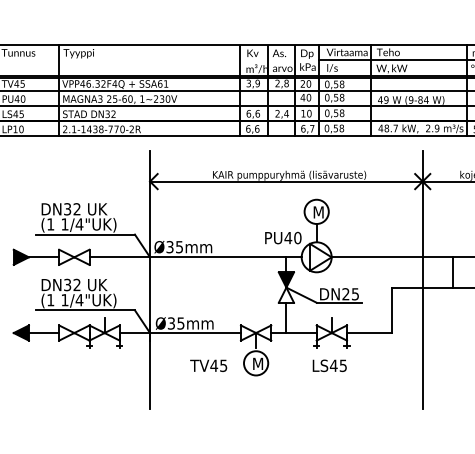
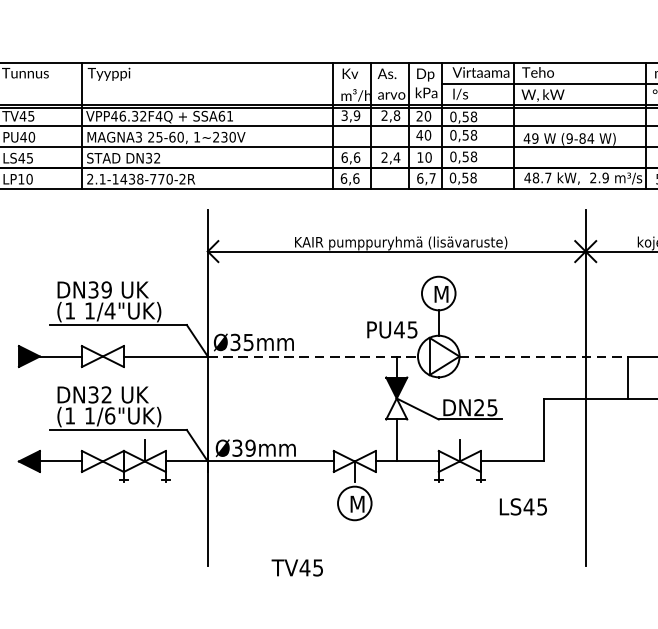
text: (76, 209) -> (105, 290), DN32 -> DN39
text: (297, 237) -> (412, 329), PU40 -> PU45
line: (225, 257) -> (312, 356), solid -> dashed
line: (392, 257) -> (543, 356), solid -> dashed
text: (79, 300) -> (110, 416), 1/4"UK) -> 1/6"UK)
text: (180, 323) -> (250, 448), Ø35mm -> Ø39mm
text: (208, 365) -> (297, 567), moved
text: (329, 365) -> (523, 506), moved

